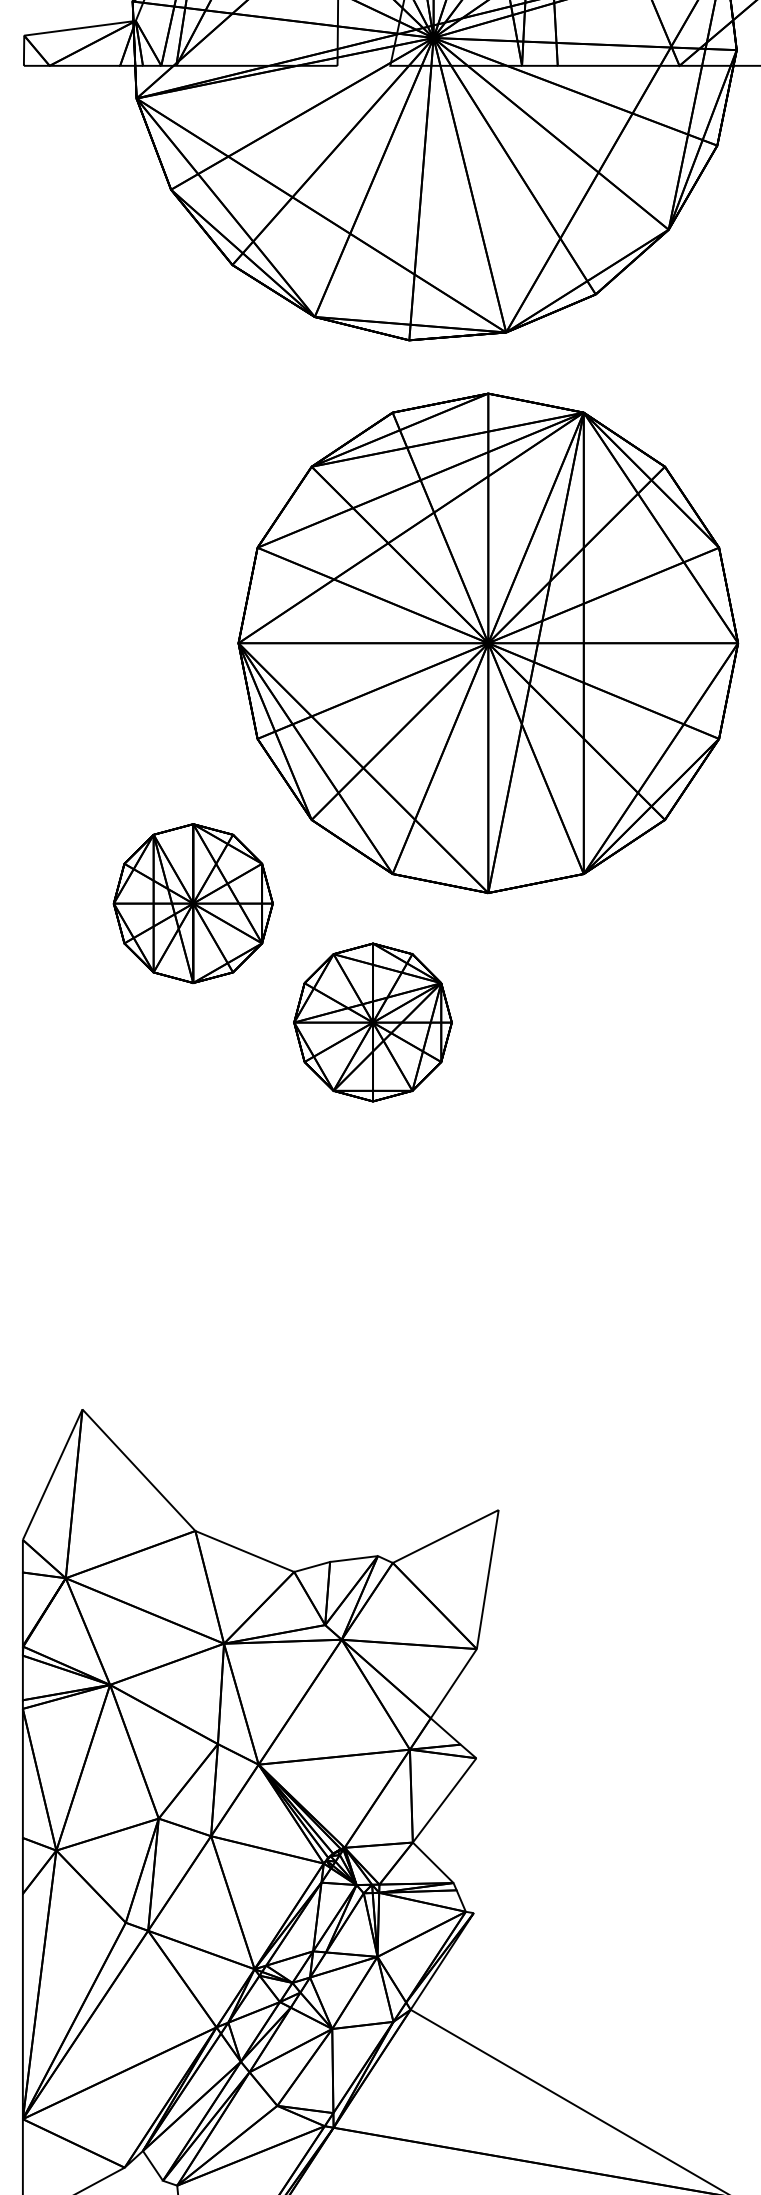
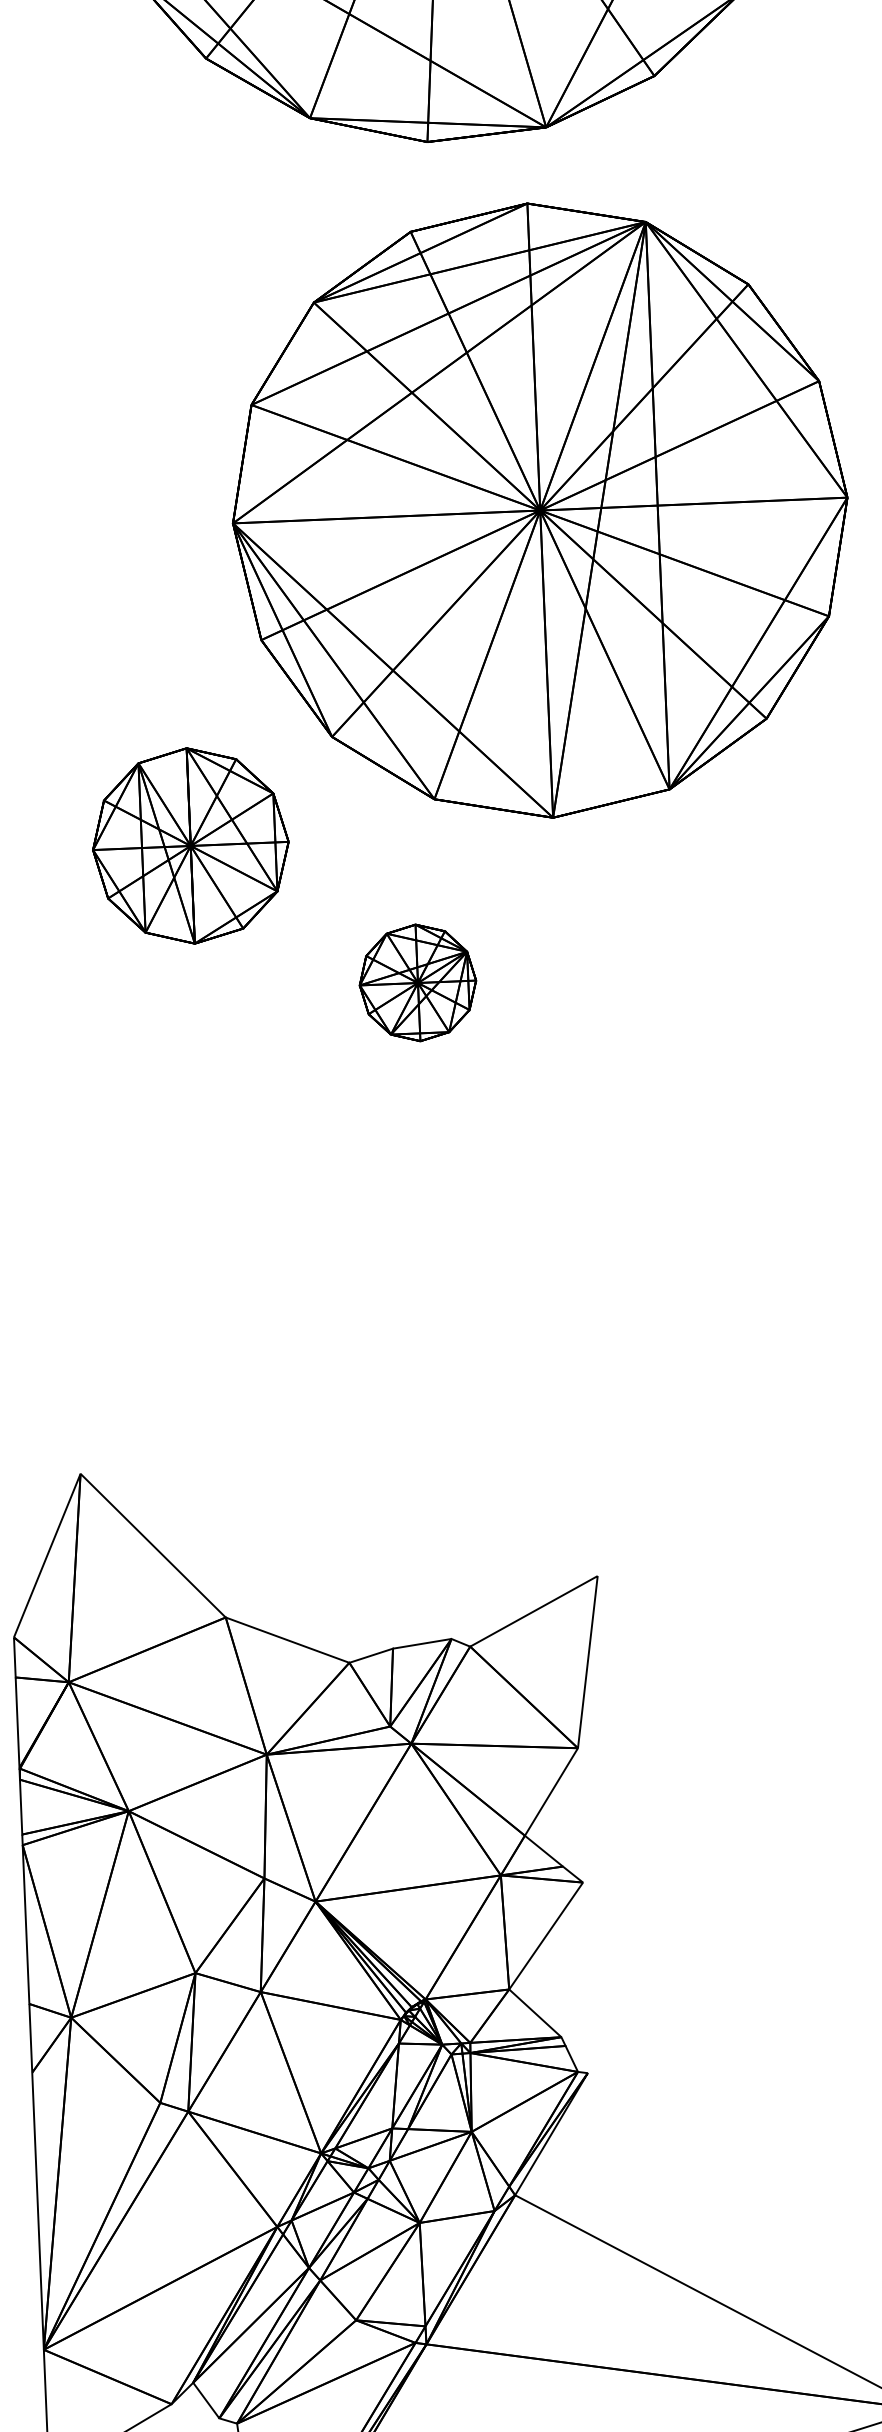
part: (372, 1022) -> (417, 982), size x0.6

